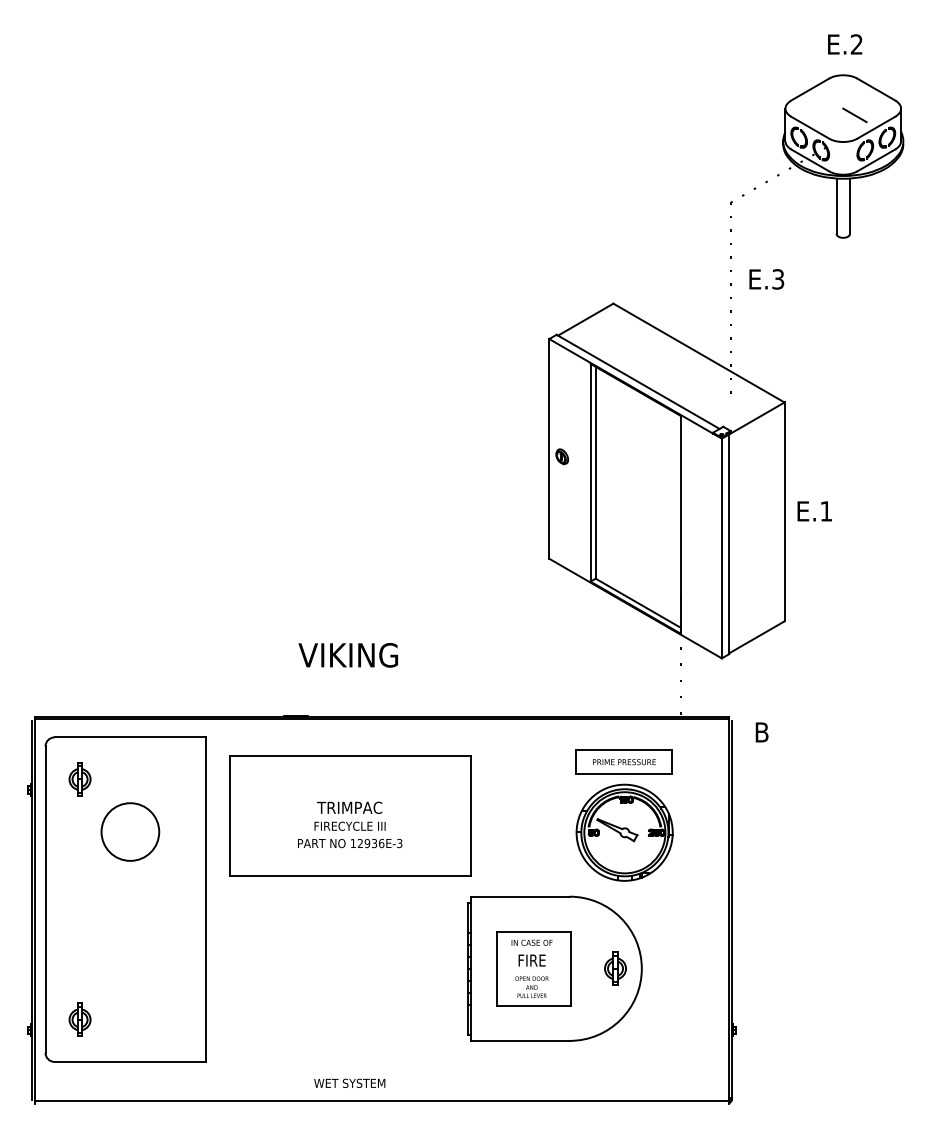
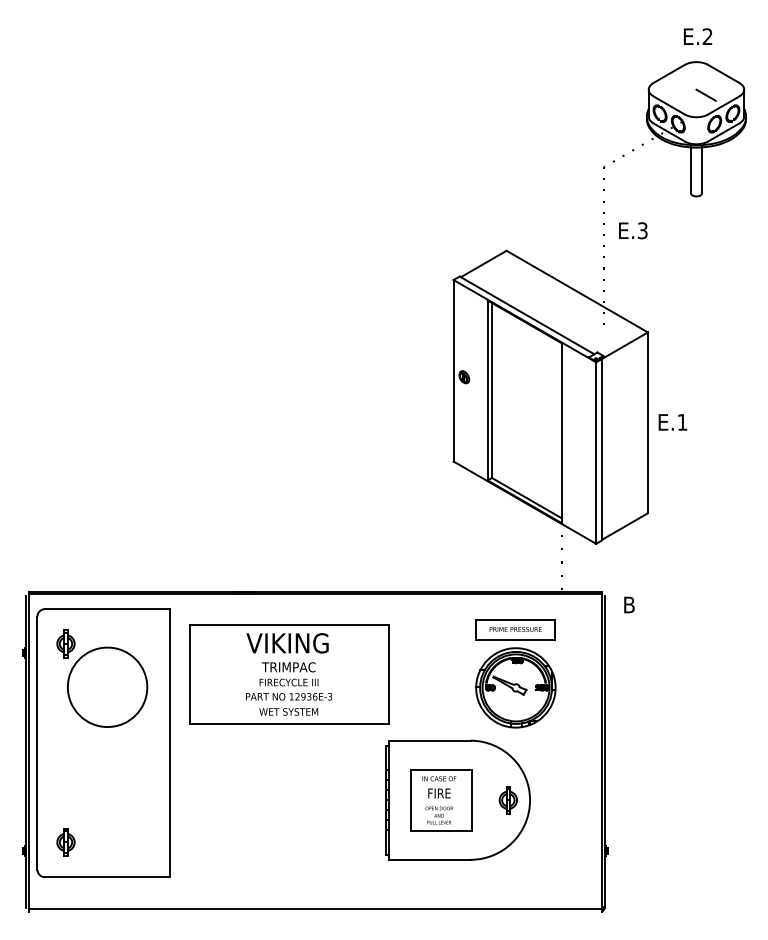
text: (348, 655) -> (287, 643), moved
circle: (130, 832) -> (107, 687), size x1.67
text: (349, 1082) -> (288, 711), moved

